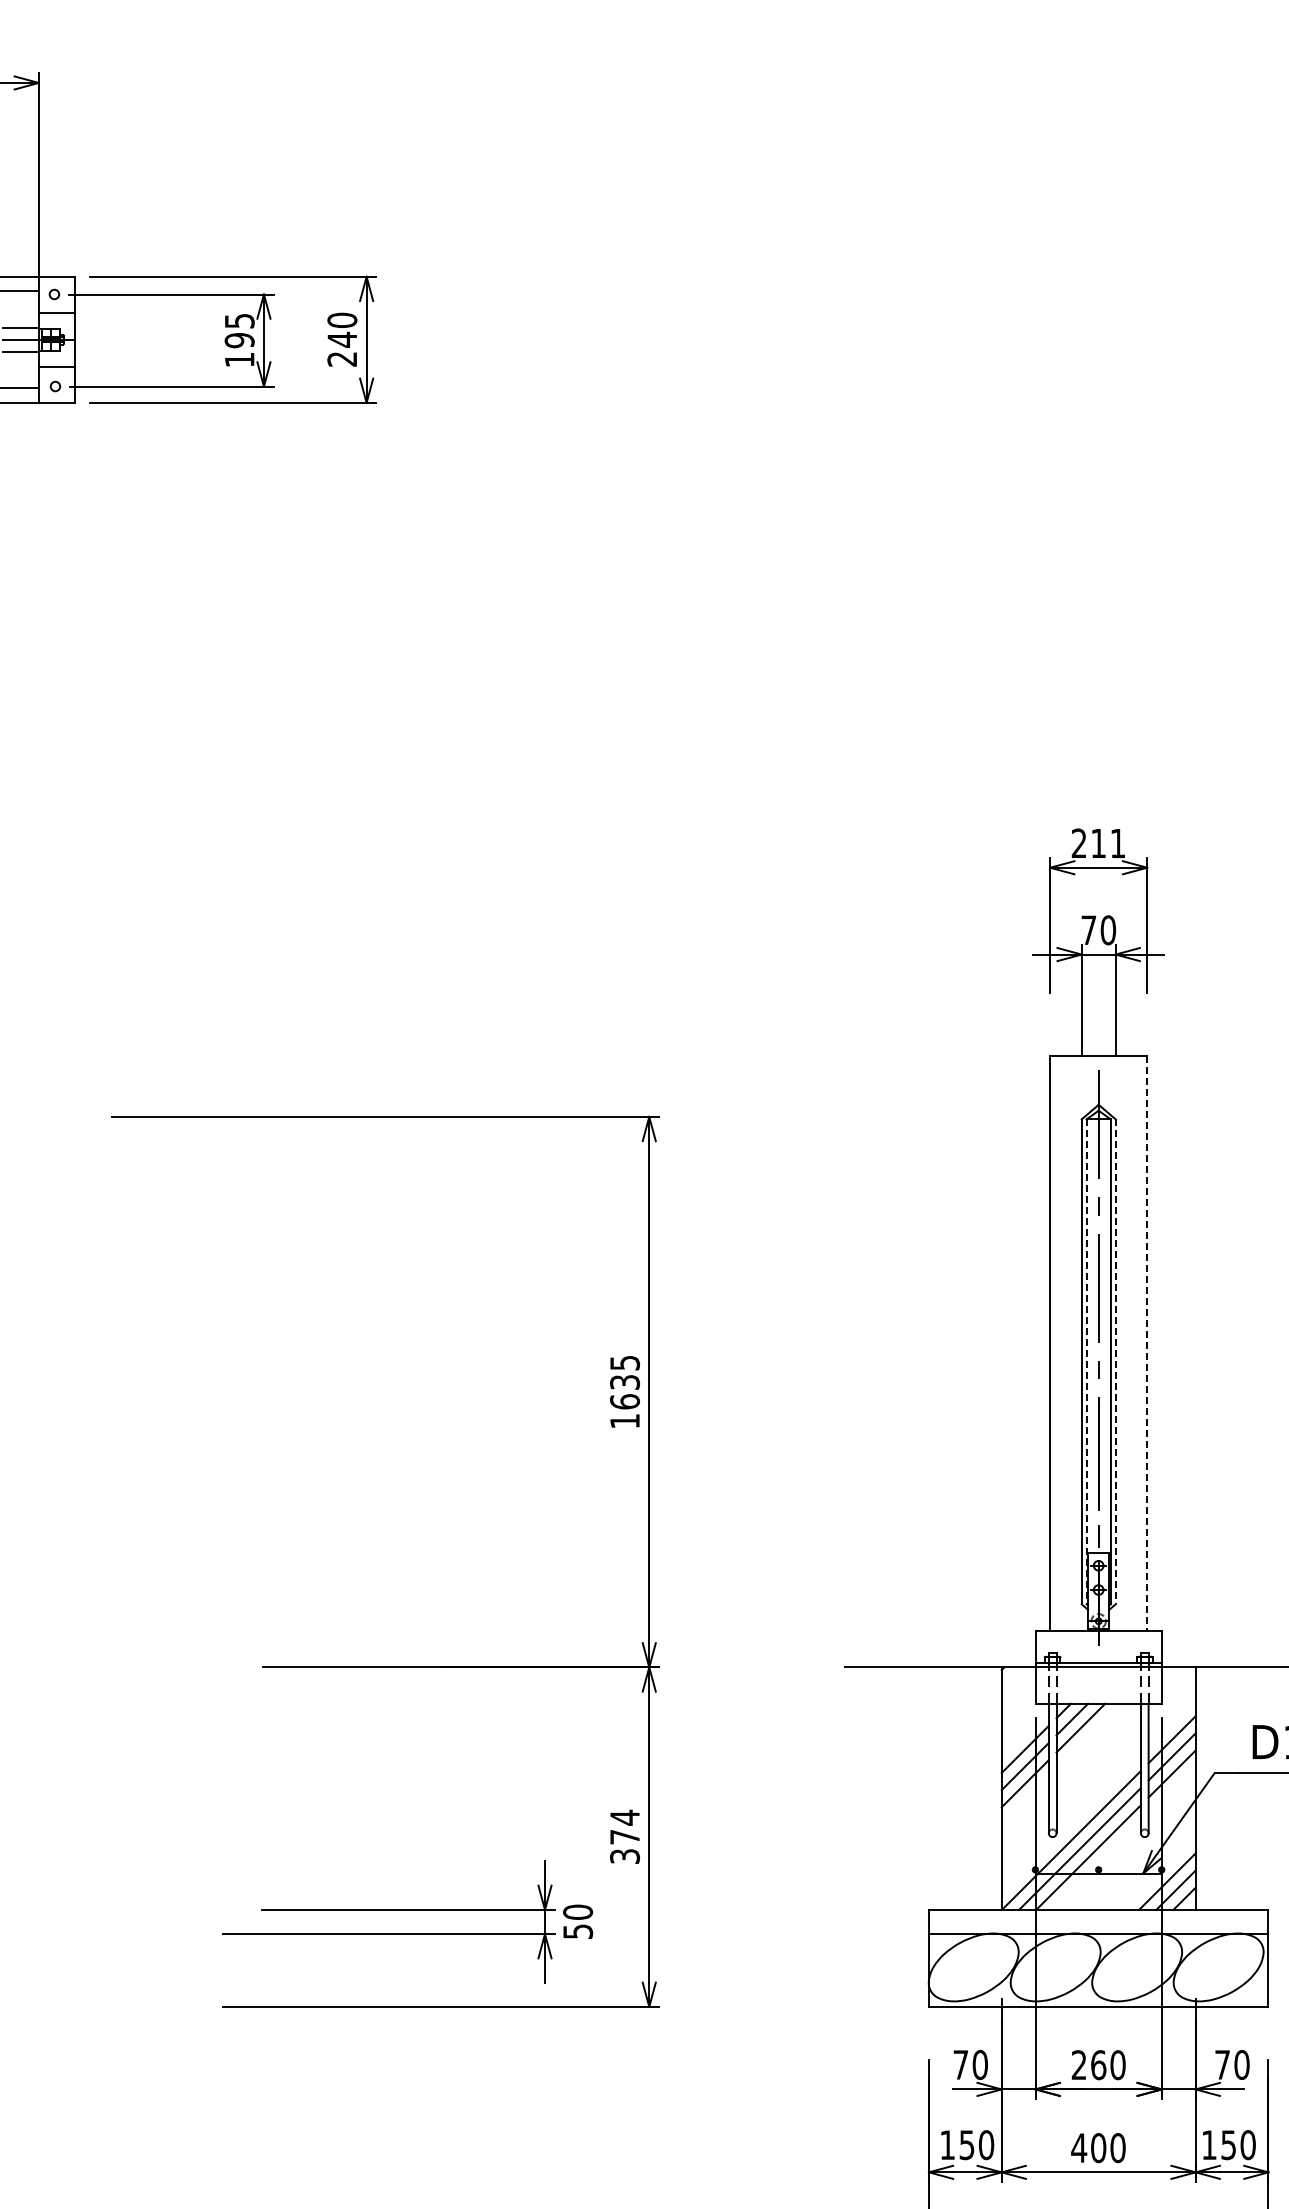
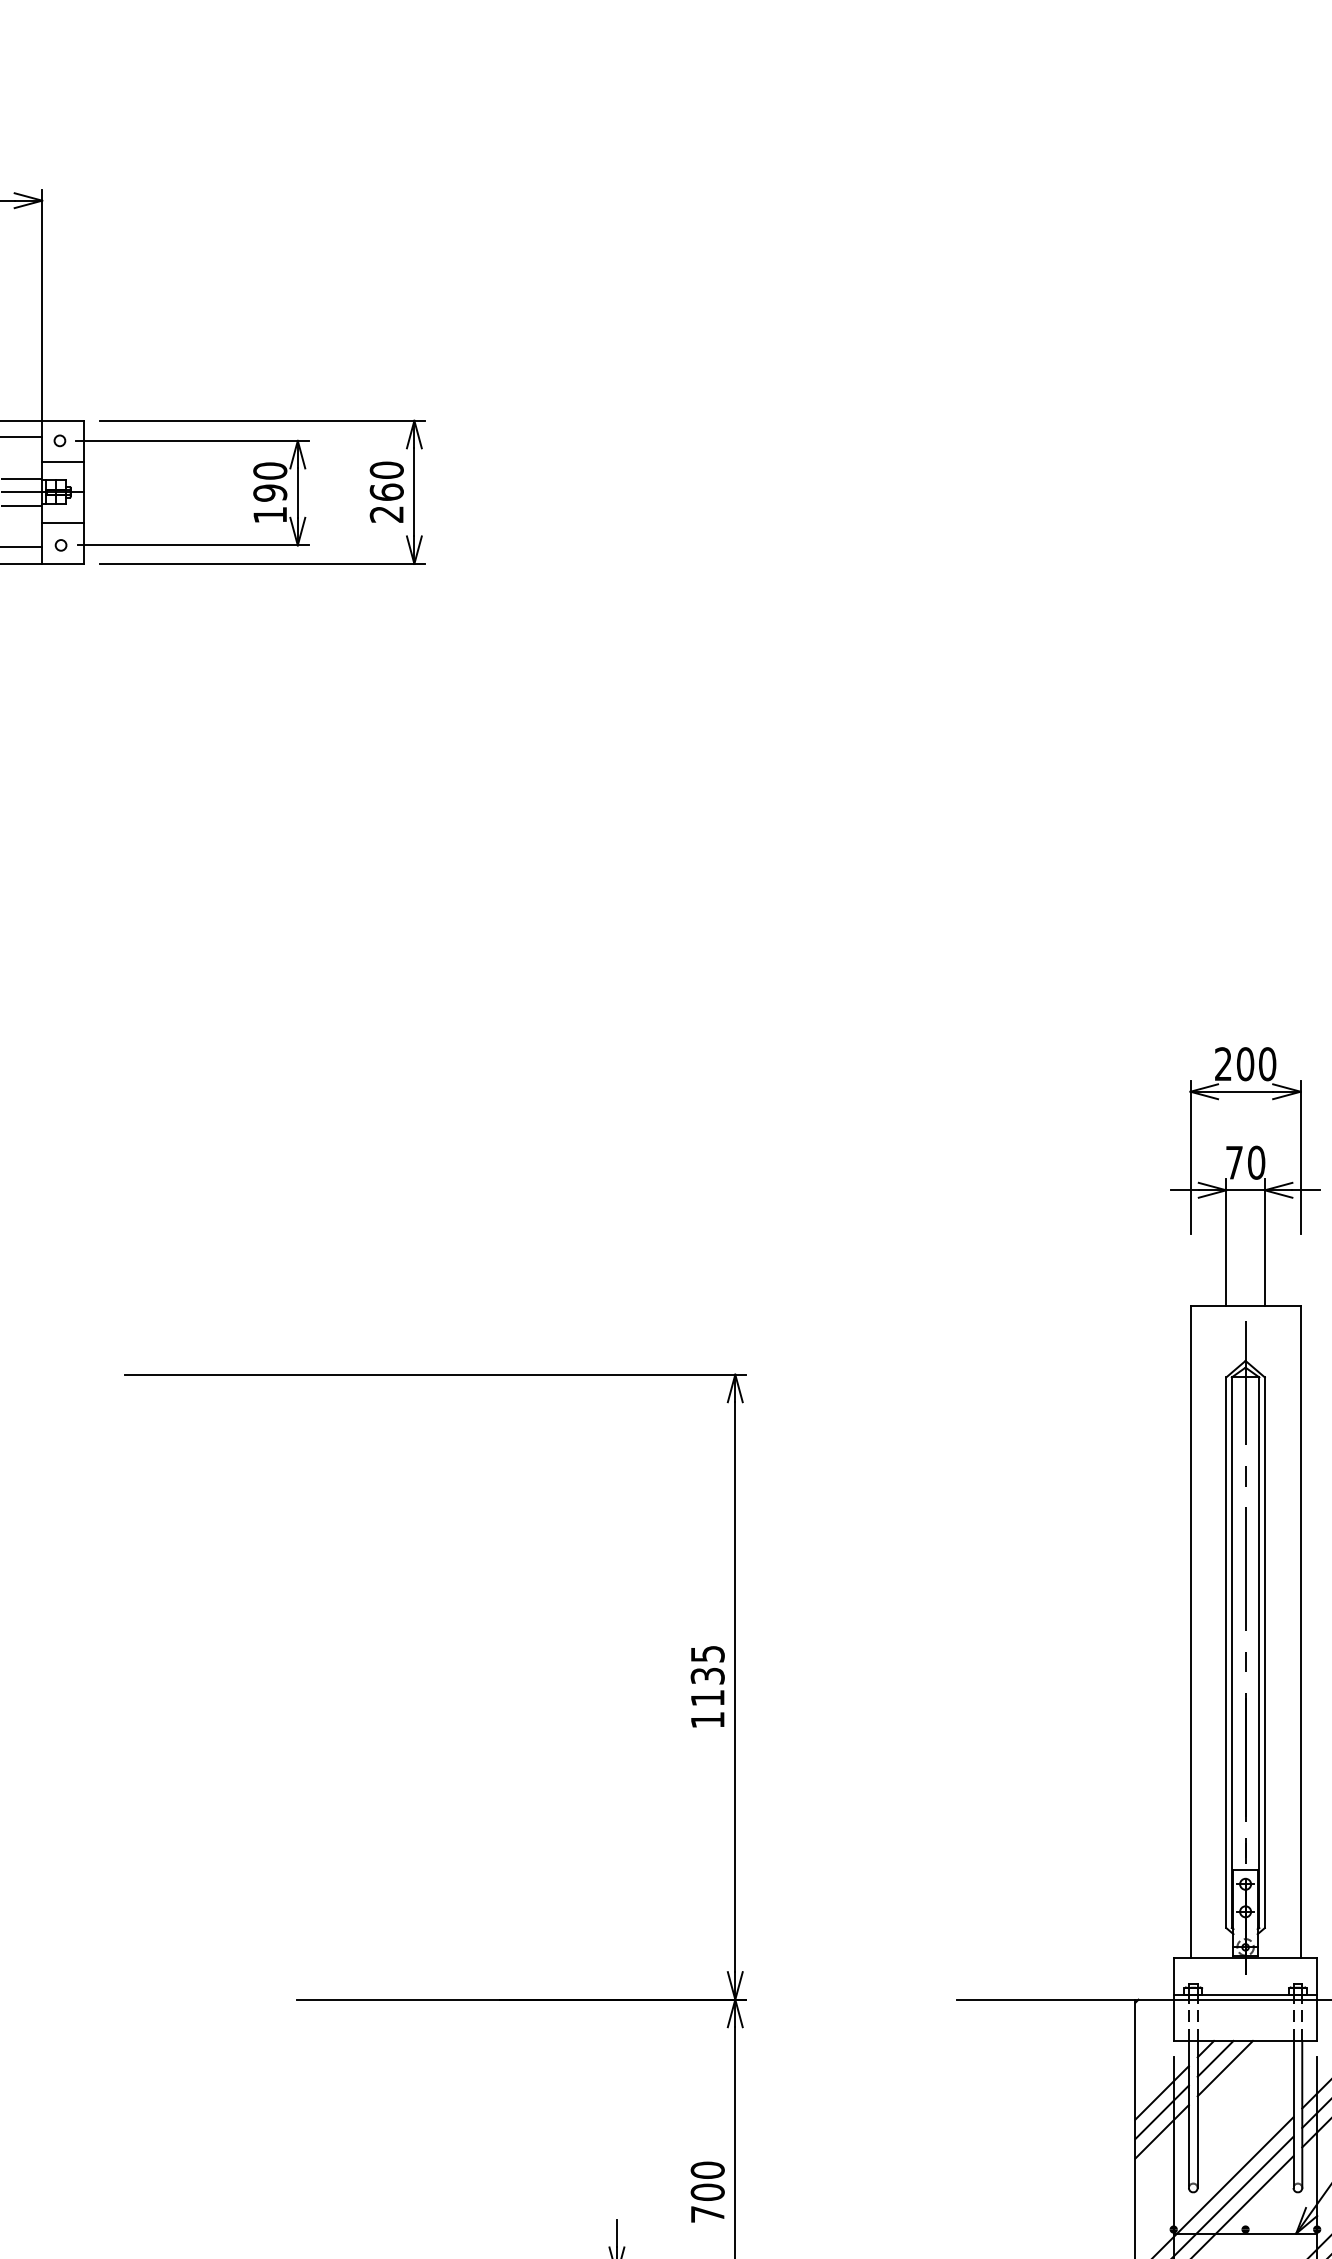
text: (239, 320) -> (270, 470), 195 -> 190
text: (342, 339) -> (386, 491), 240 -> 260
text: (1108, 843) -> (1256, 1064), 211 -> 200
line: (1147, 1344) -> (1300, 1633), dashed -> solid
line: (1086, 1362) -> (1231, 1653), dashed -> solid
line: (1115, 1362) -> (1264, 1653), dashed -> solid
text: (625, 1401) -> (708, 1697), 1635 -> 1135
text: (625, 1836) -> (708, 2191), 374 -> 700

